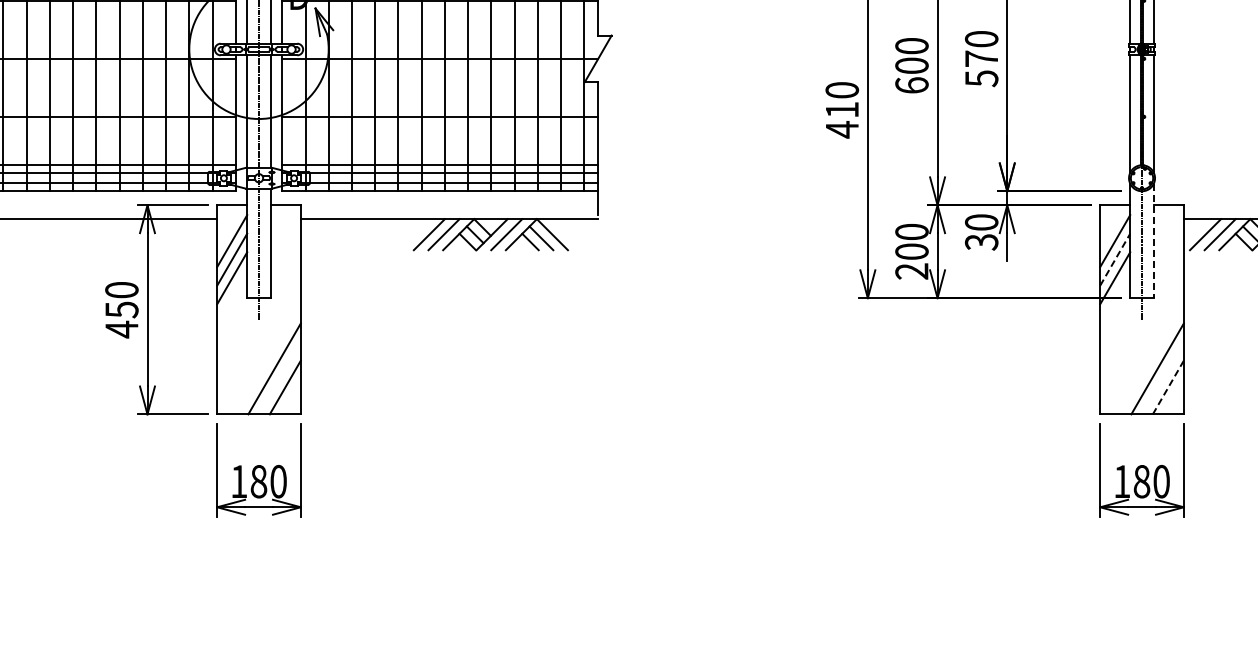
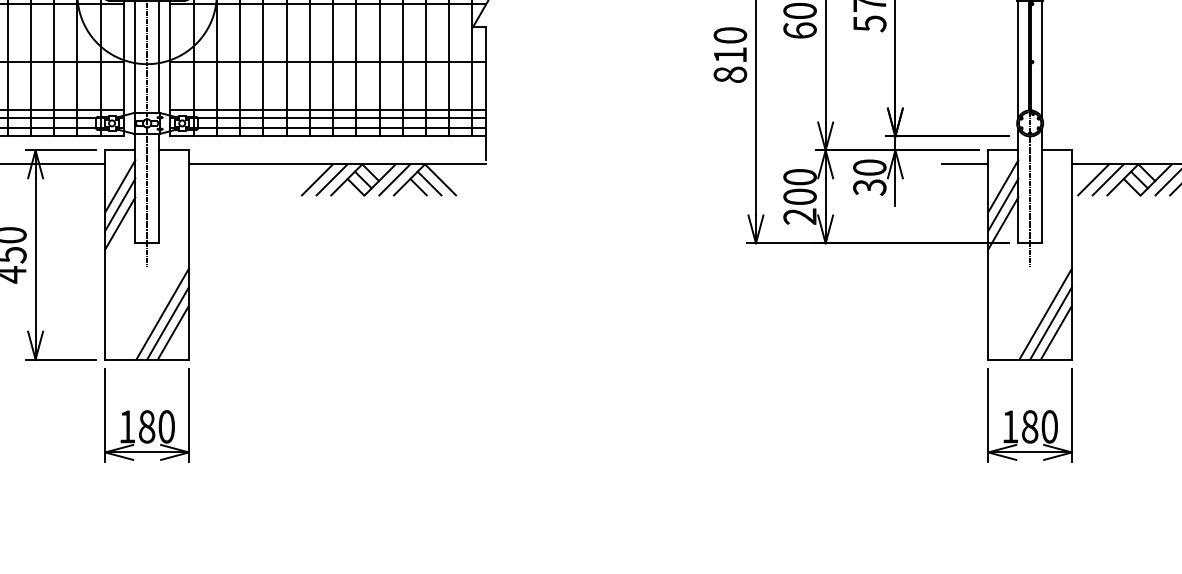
text: (842, 129) -> (730, 74), 410 -> 810
line: (1076, 219) -> (964, 164), added
line: (1153, 241) -> (1041, 186), dashed -> solid
line: (1115, 259) -> (1003, 204), dashed -> solid
line: (279, 378) -> (167, 323), added
line: (1162, 378) -> (1050, 323), added
line: (1168, 387) -> (1056, 332), dashed -> solid

